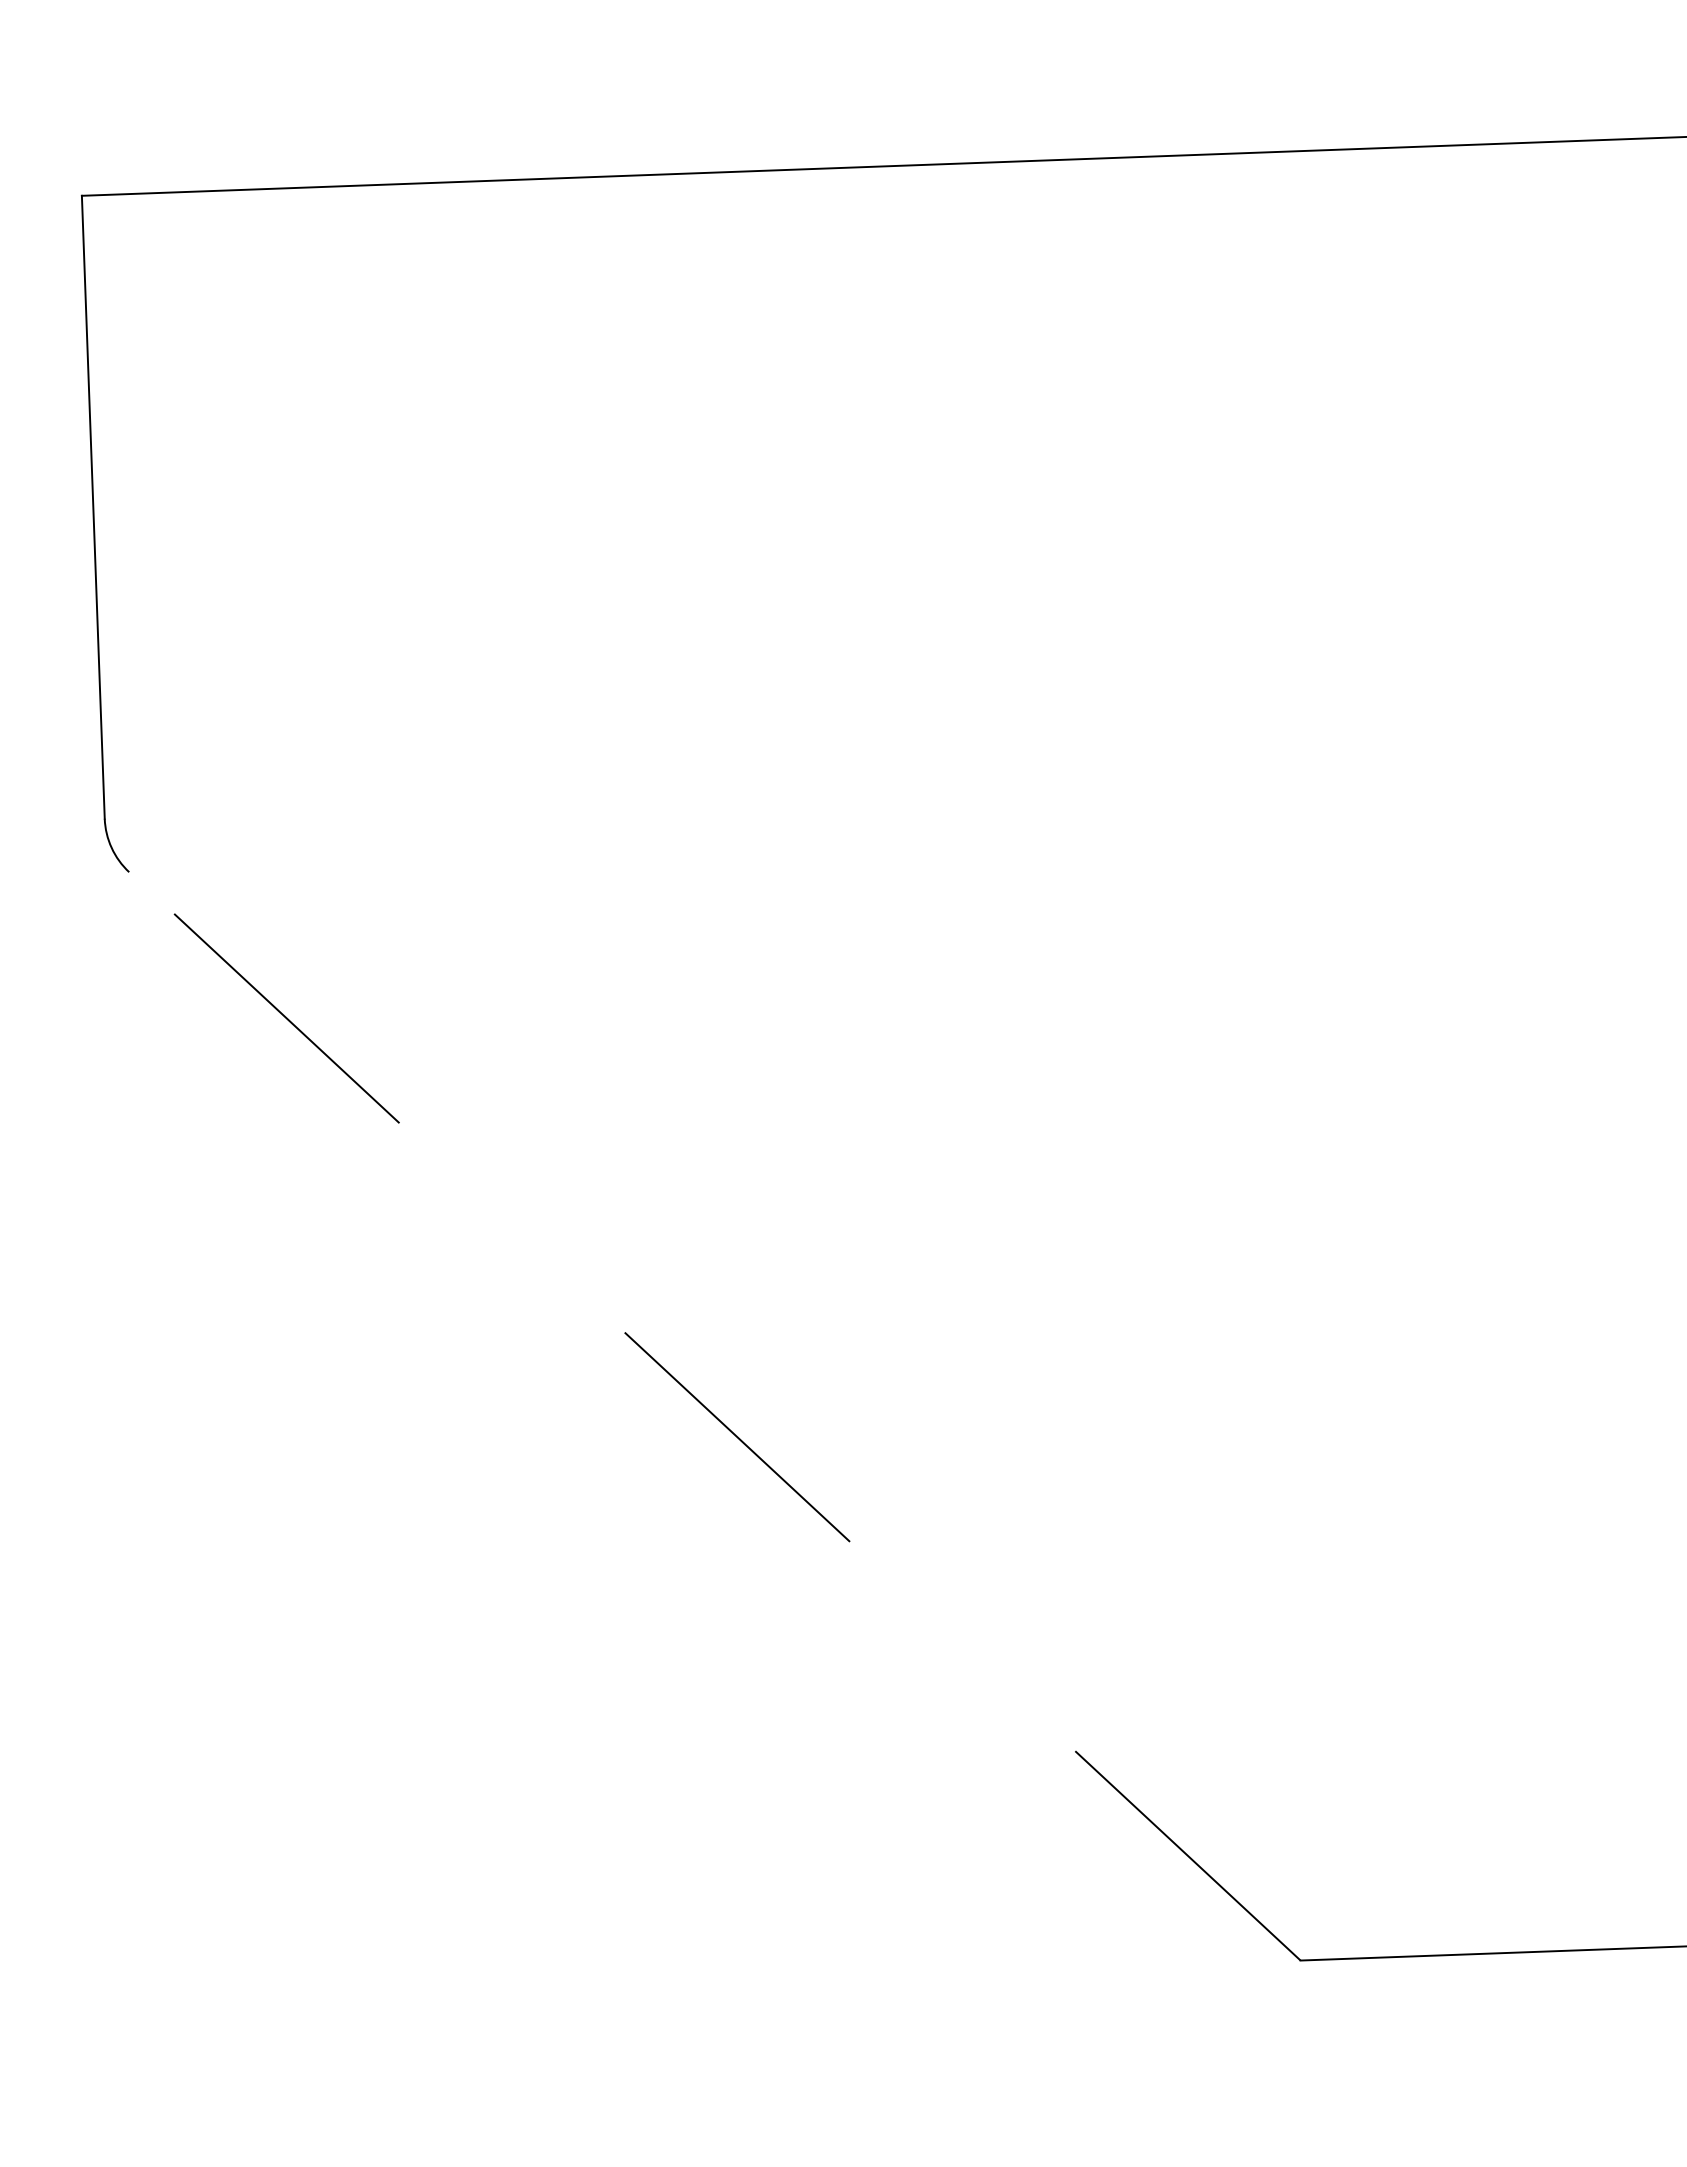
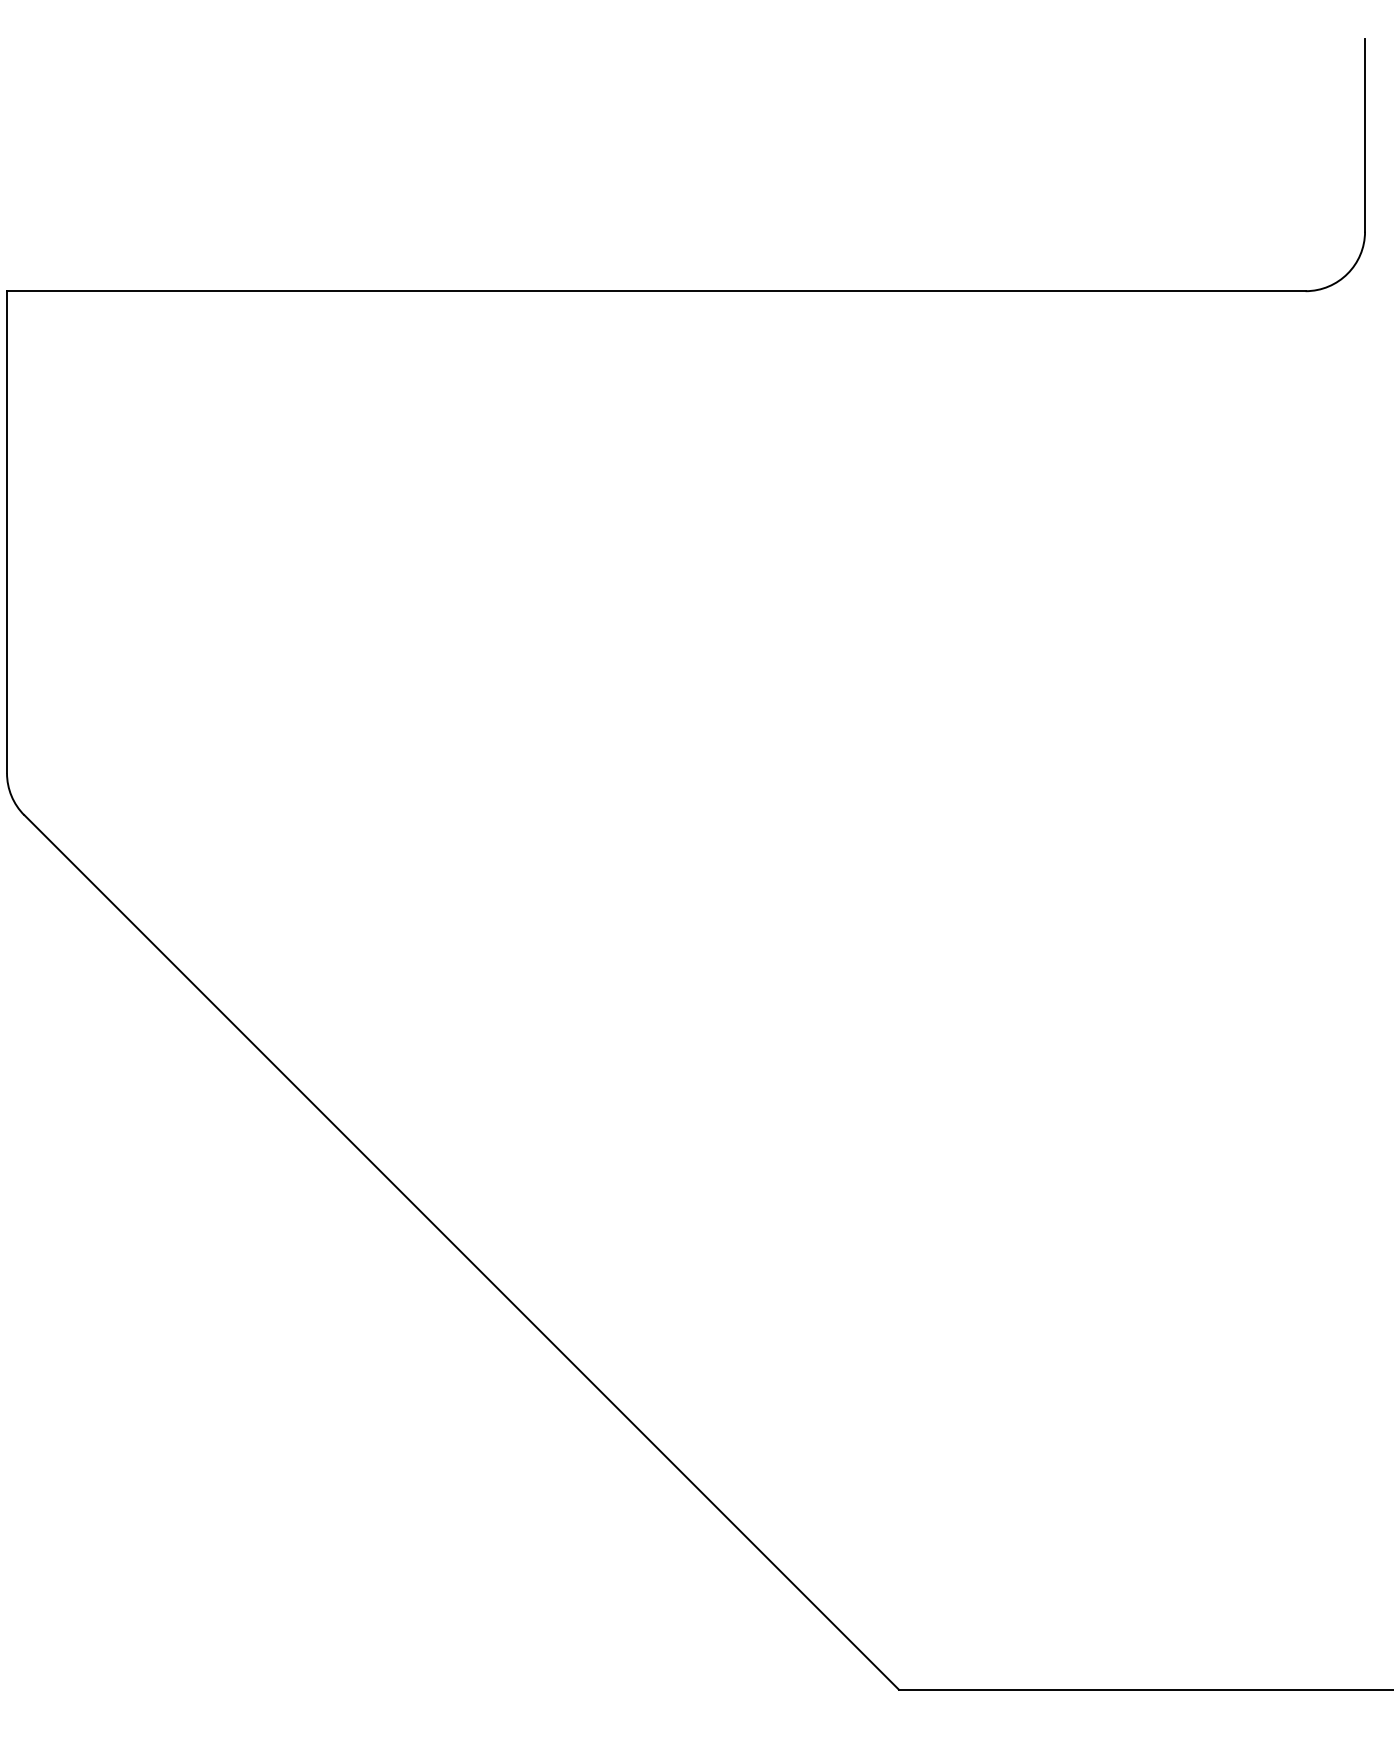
line: (714, 1416) -> (461, 1252), dashed -> solid

